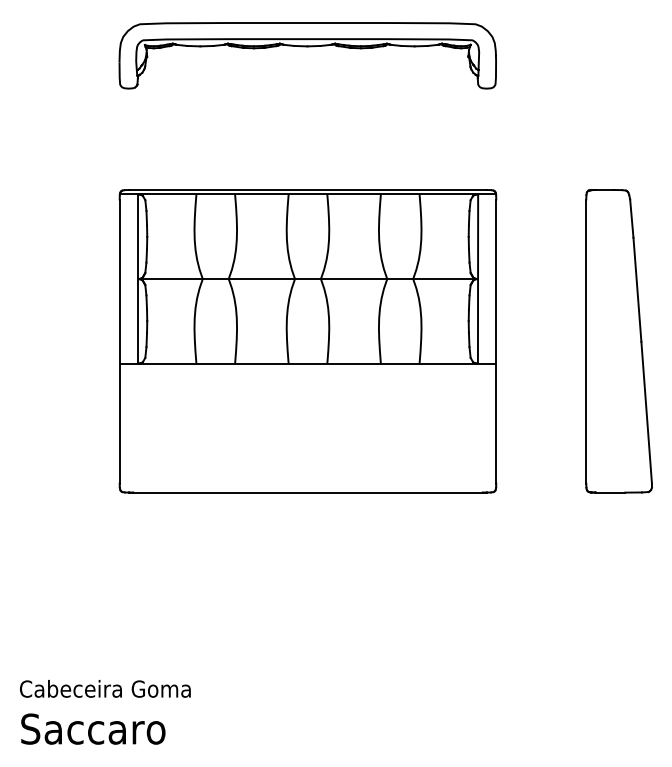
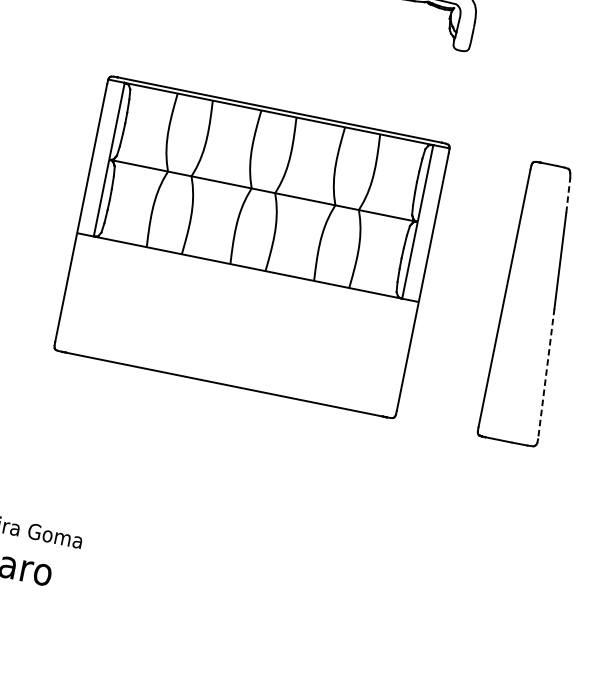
line: (631, 218) -> (568, 195), solid -> dashed
line: (646, 413) -> (545, 374), solid -> dashed

